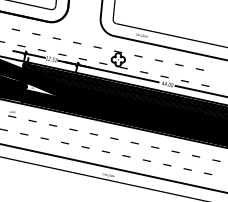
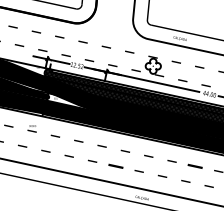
part: (85, 147) -> (115, 166), size x1.6
part: (155, 147) -> (195, 166), size x1.6

